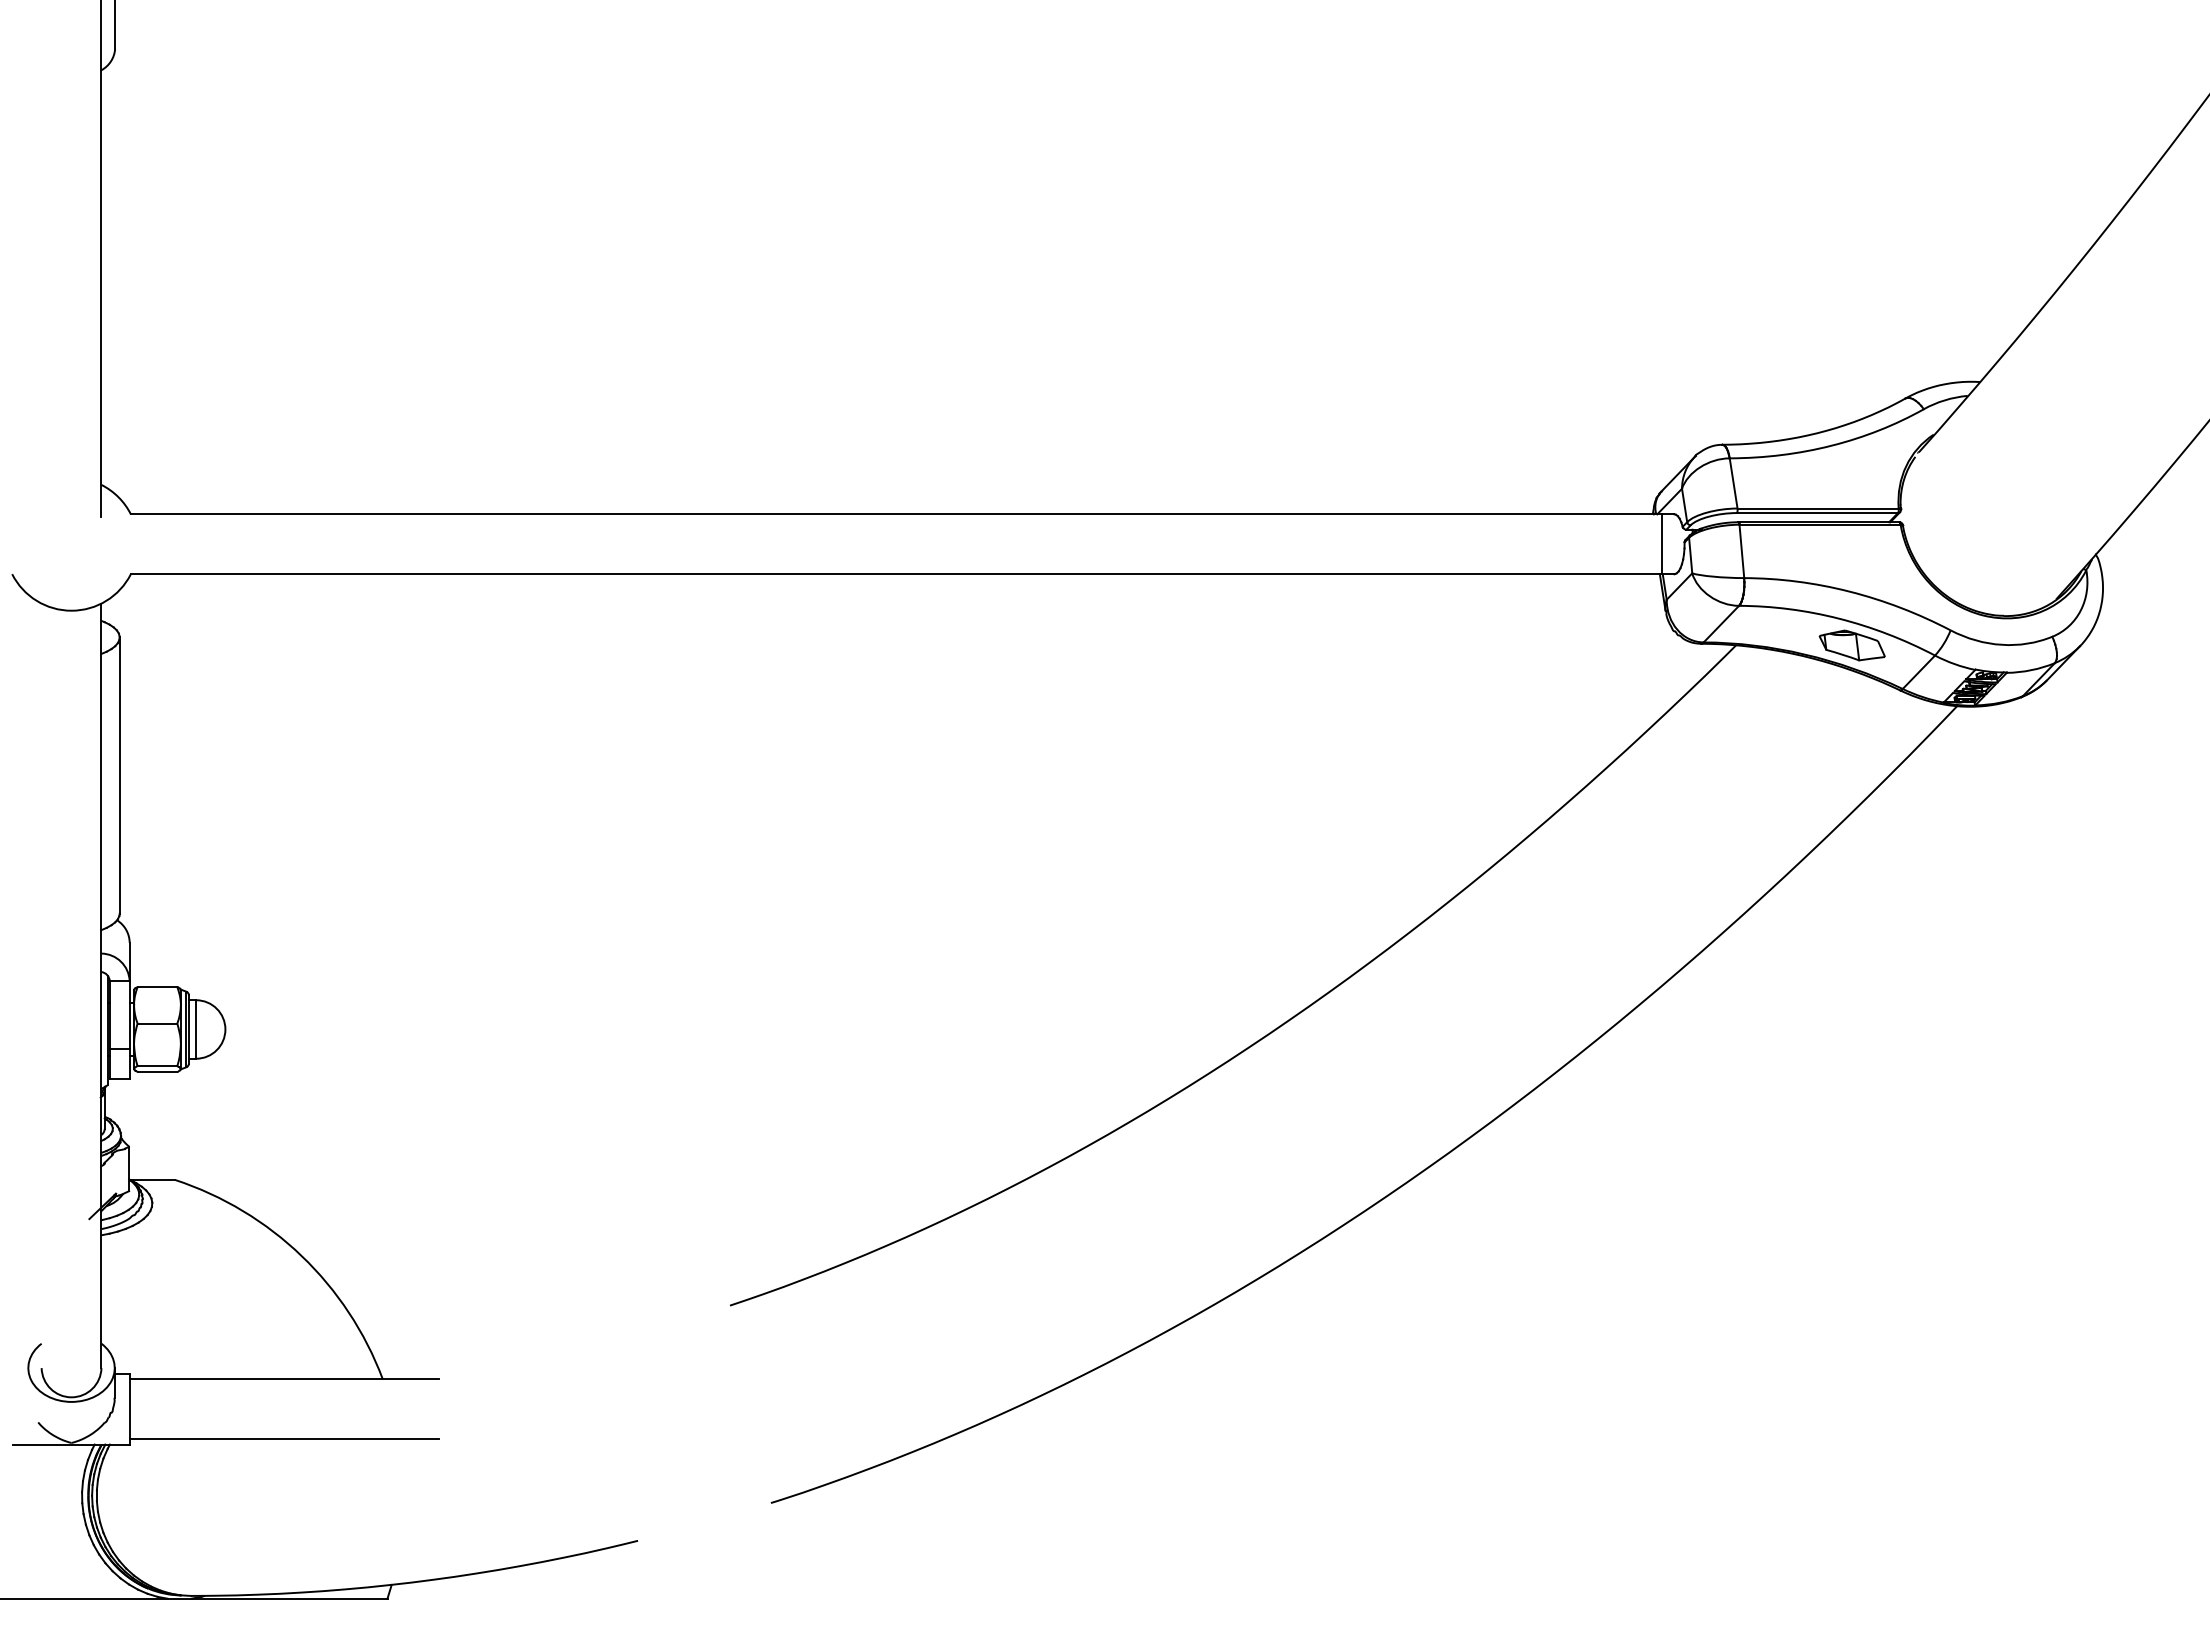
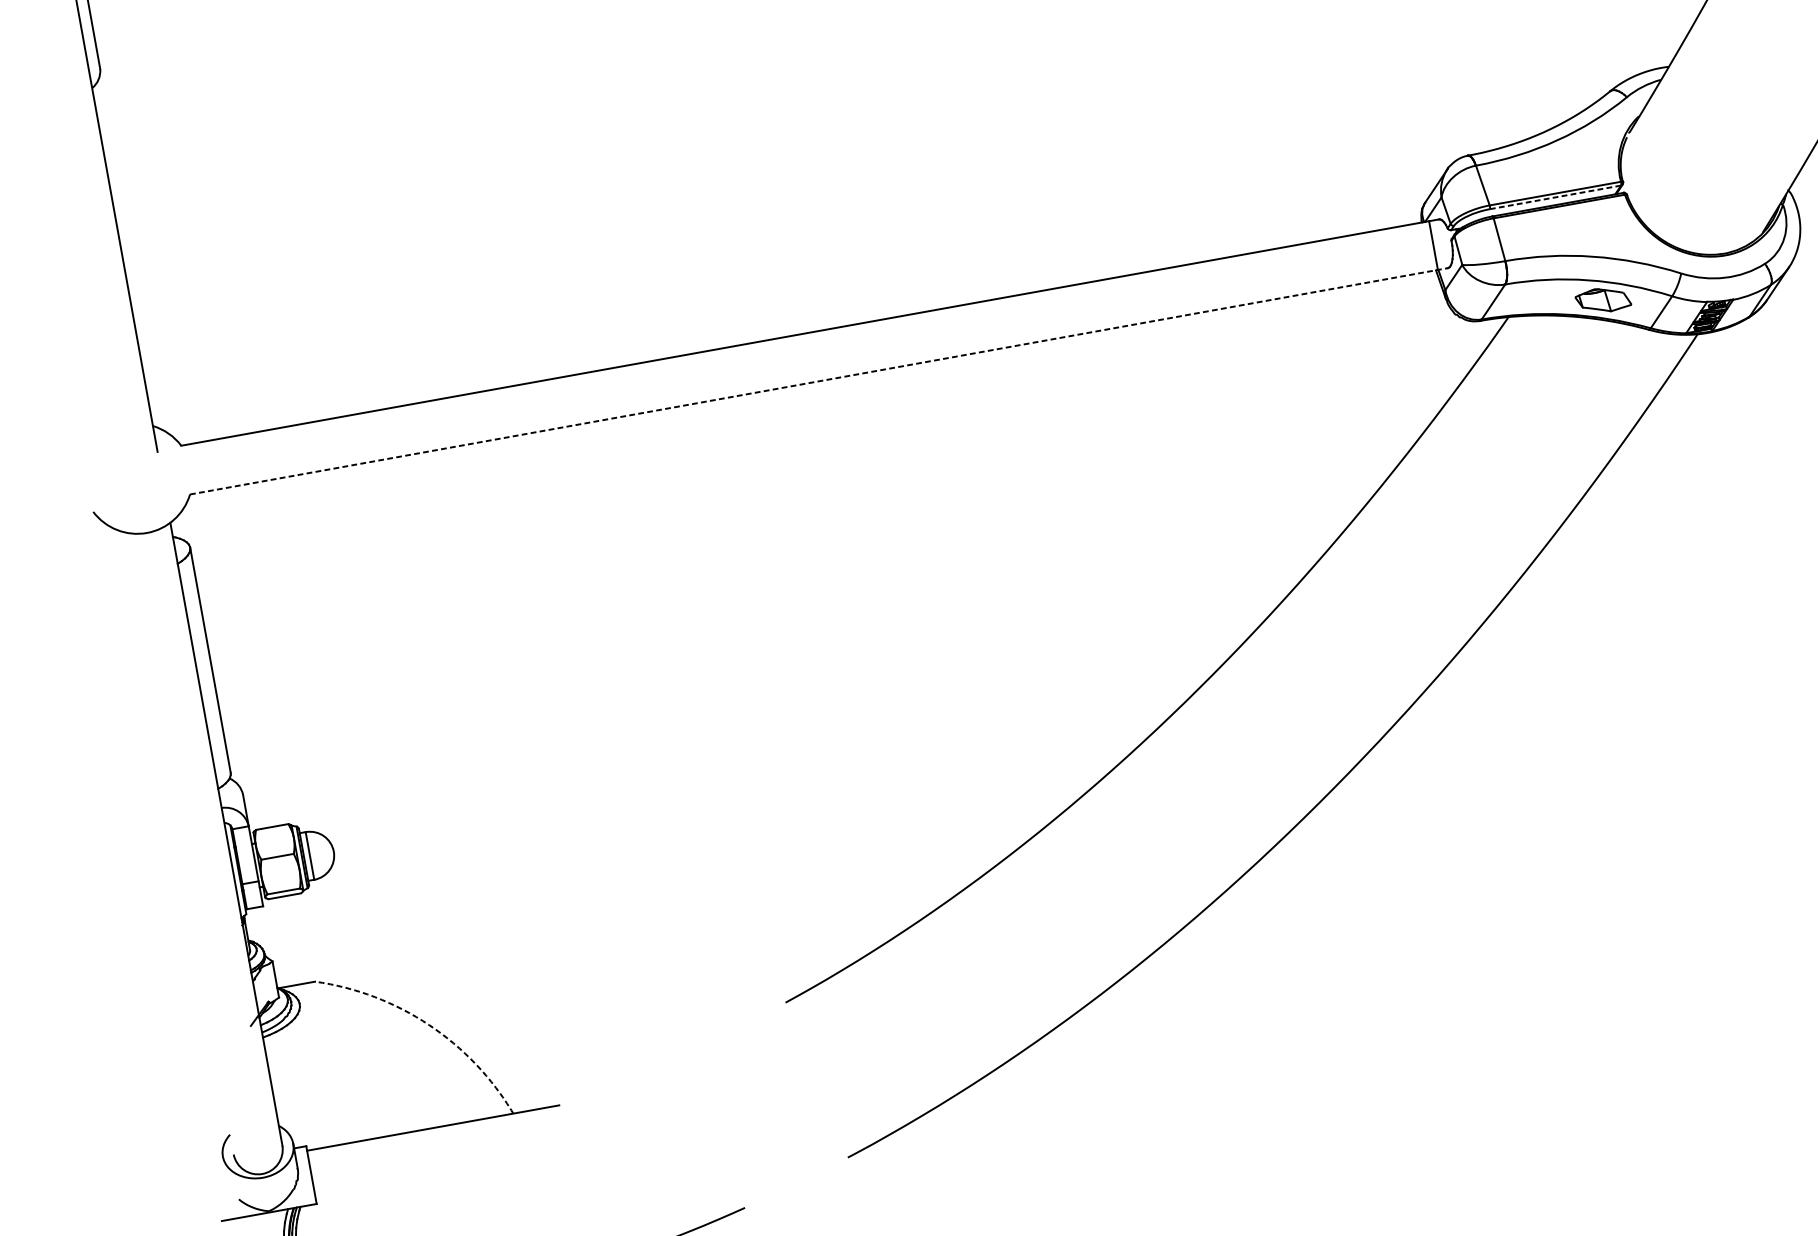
line: (1817, 513) -> (1555, 197), solid -> dashed
line: (902, 574) -> (818, 381), solid -> dashed
arc: (301, 1256) -> (429, 1025), solid -> dashed
line: (284, 1439) -> (442, 1177), removed

